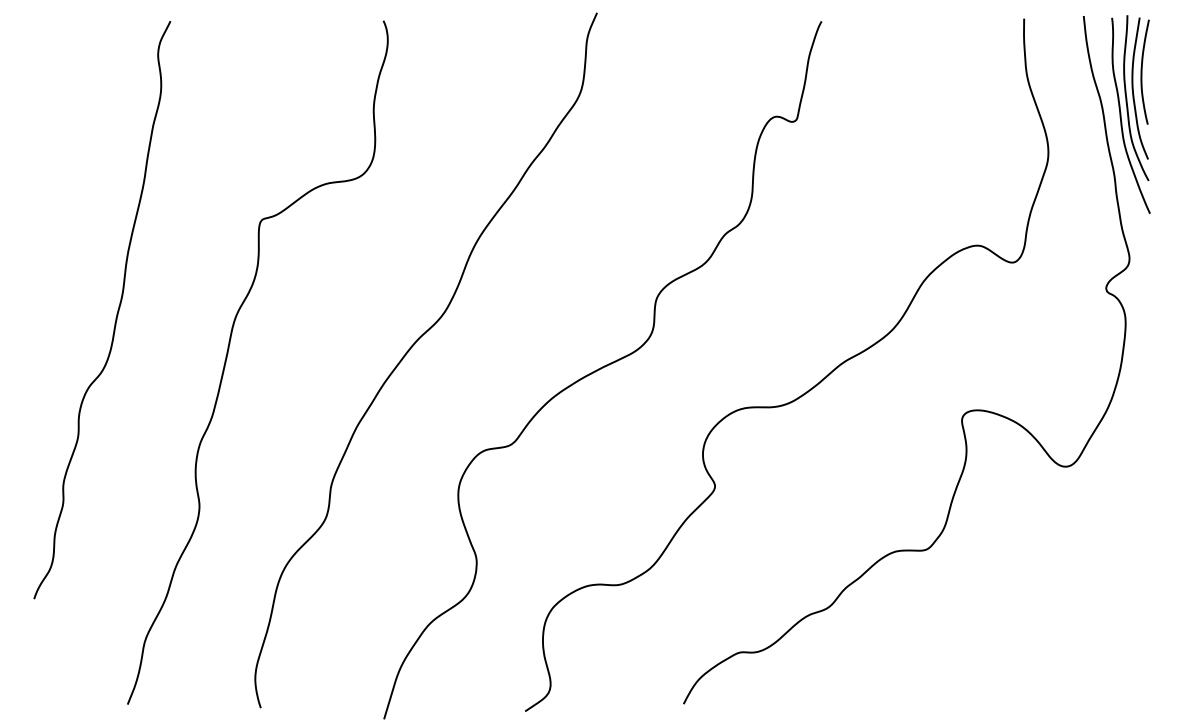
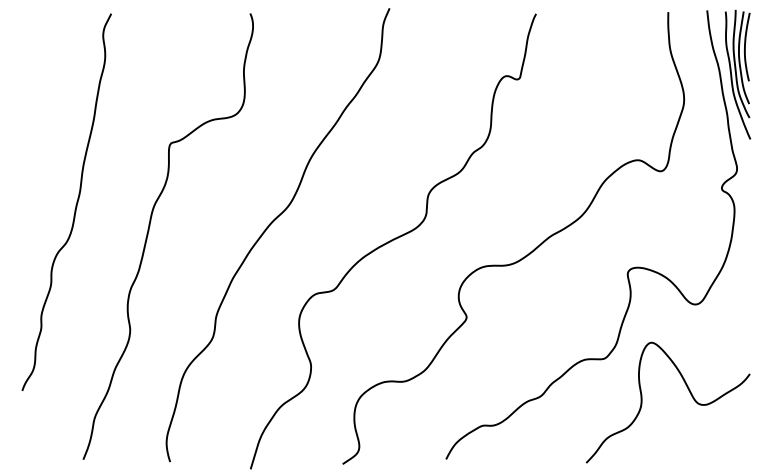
curve: (1056, 601) -> (689, 392), added

